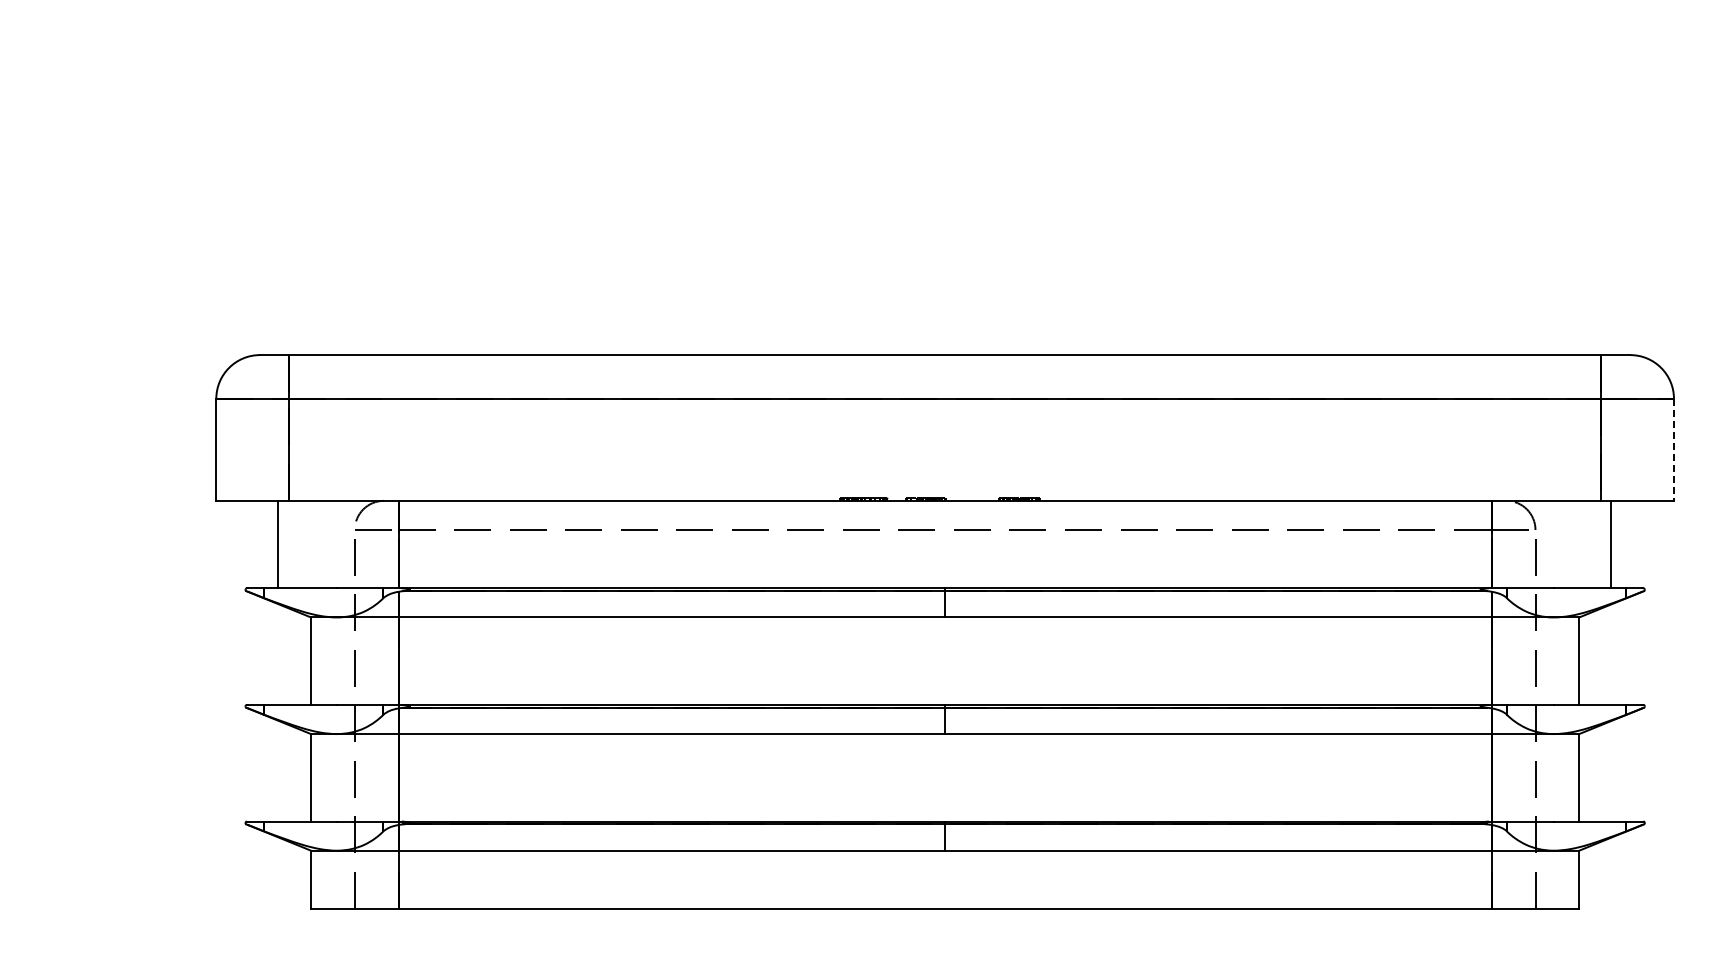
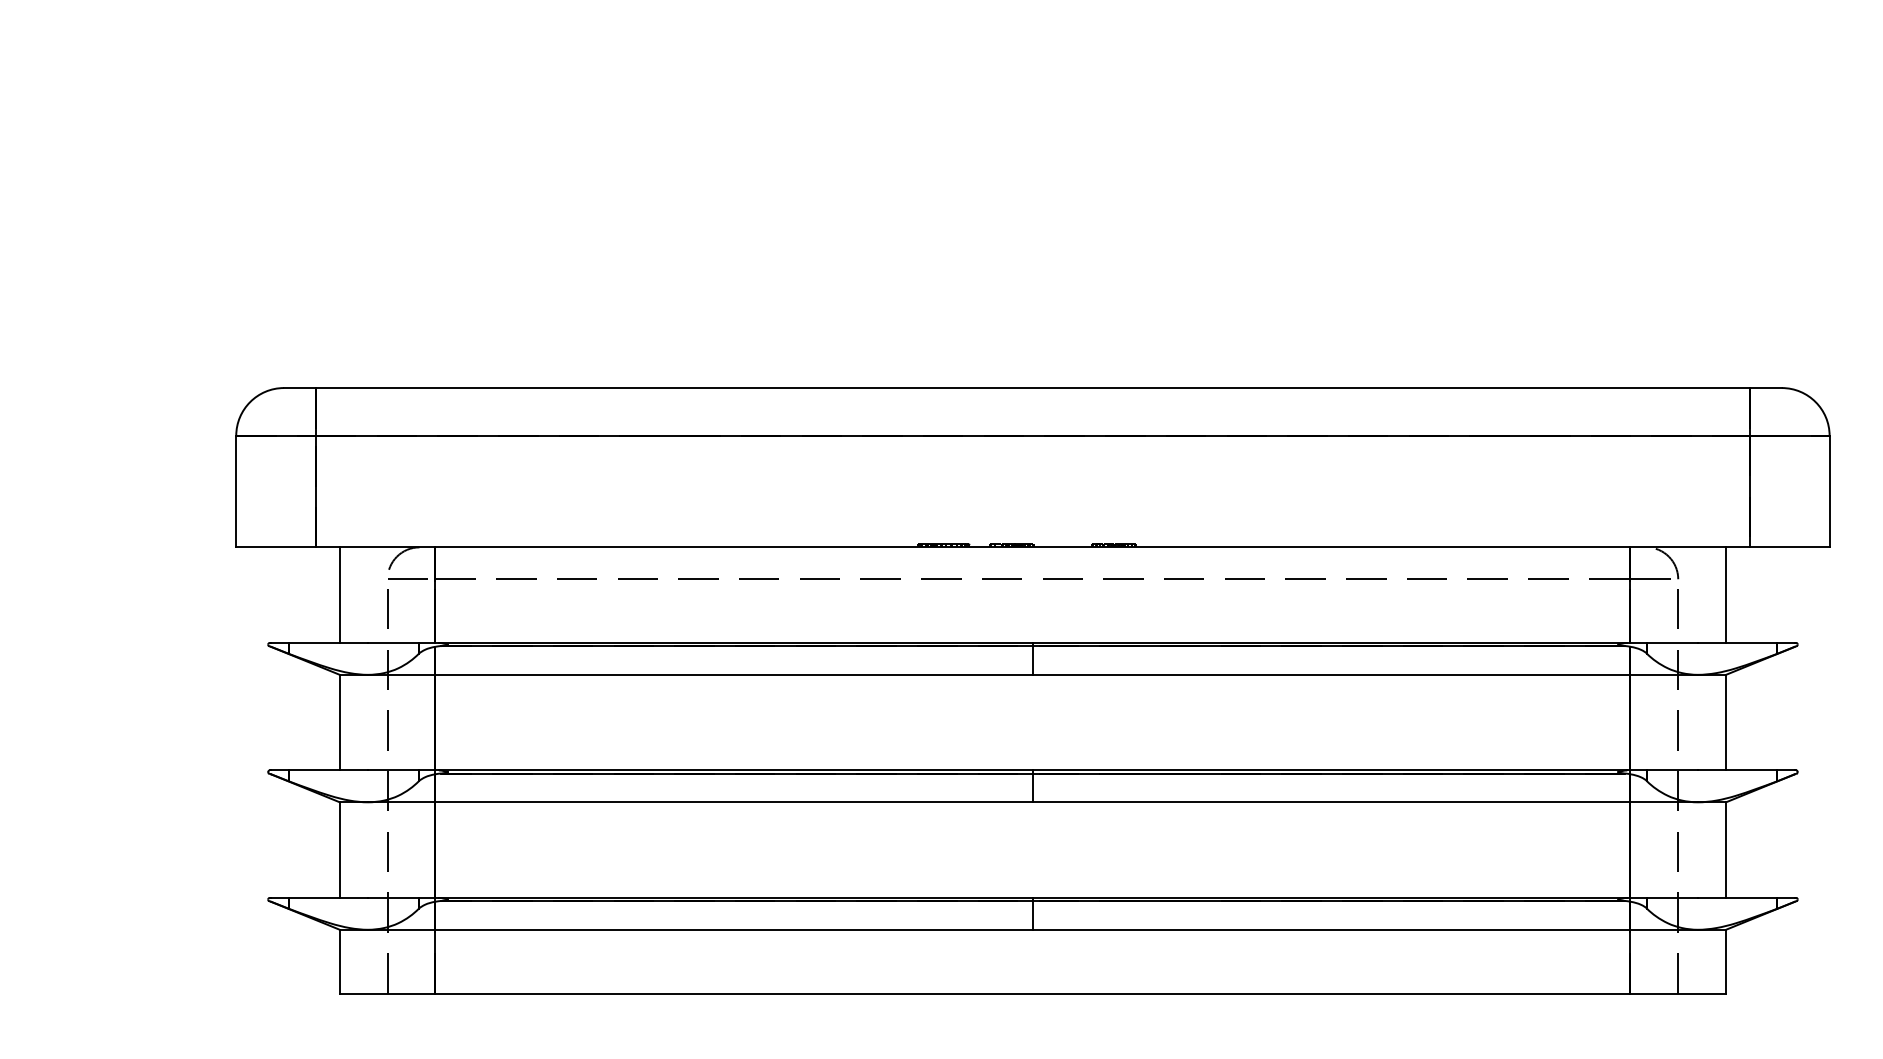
line: (1673, 450) -> (1829, 492), dashed -> solid
line: (278, 544) -> (340, 595), moved
line: (1611, 544) -> (1726, 595), moved

